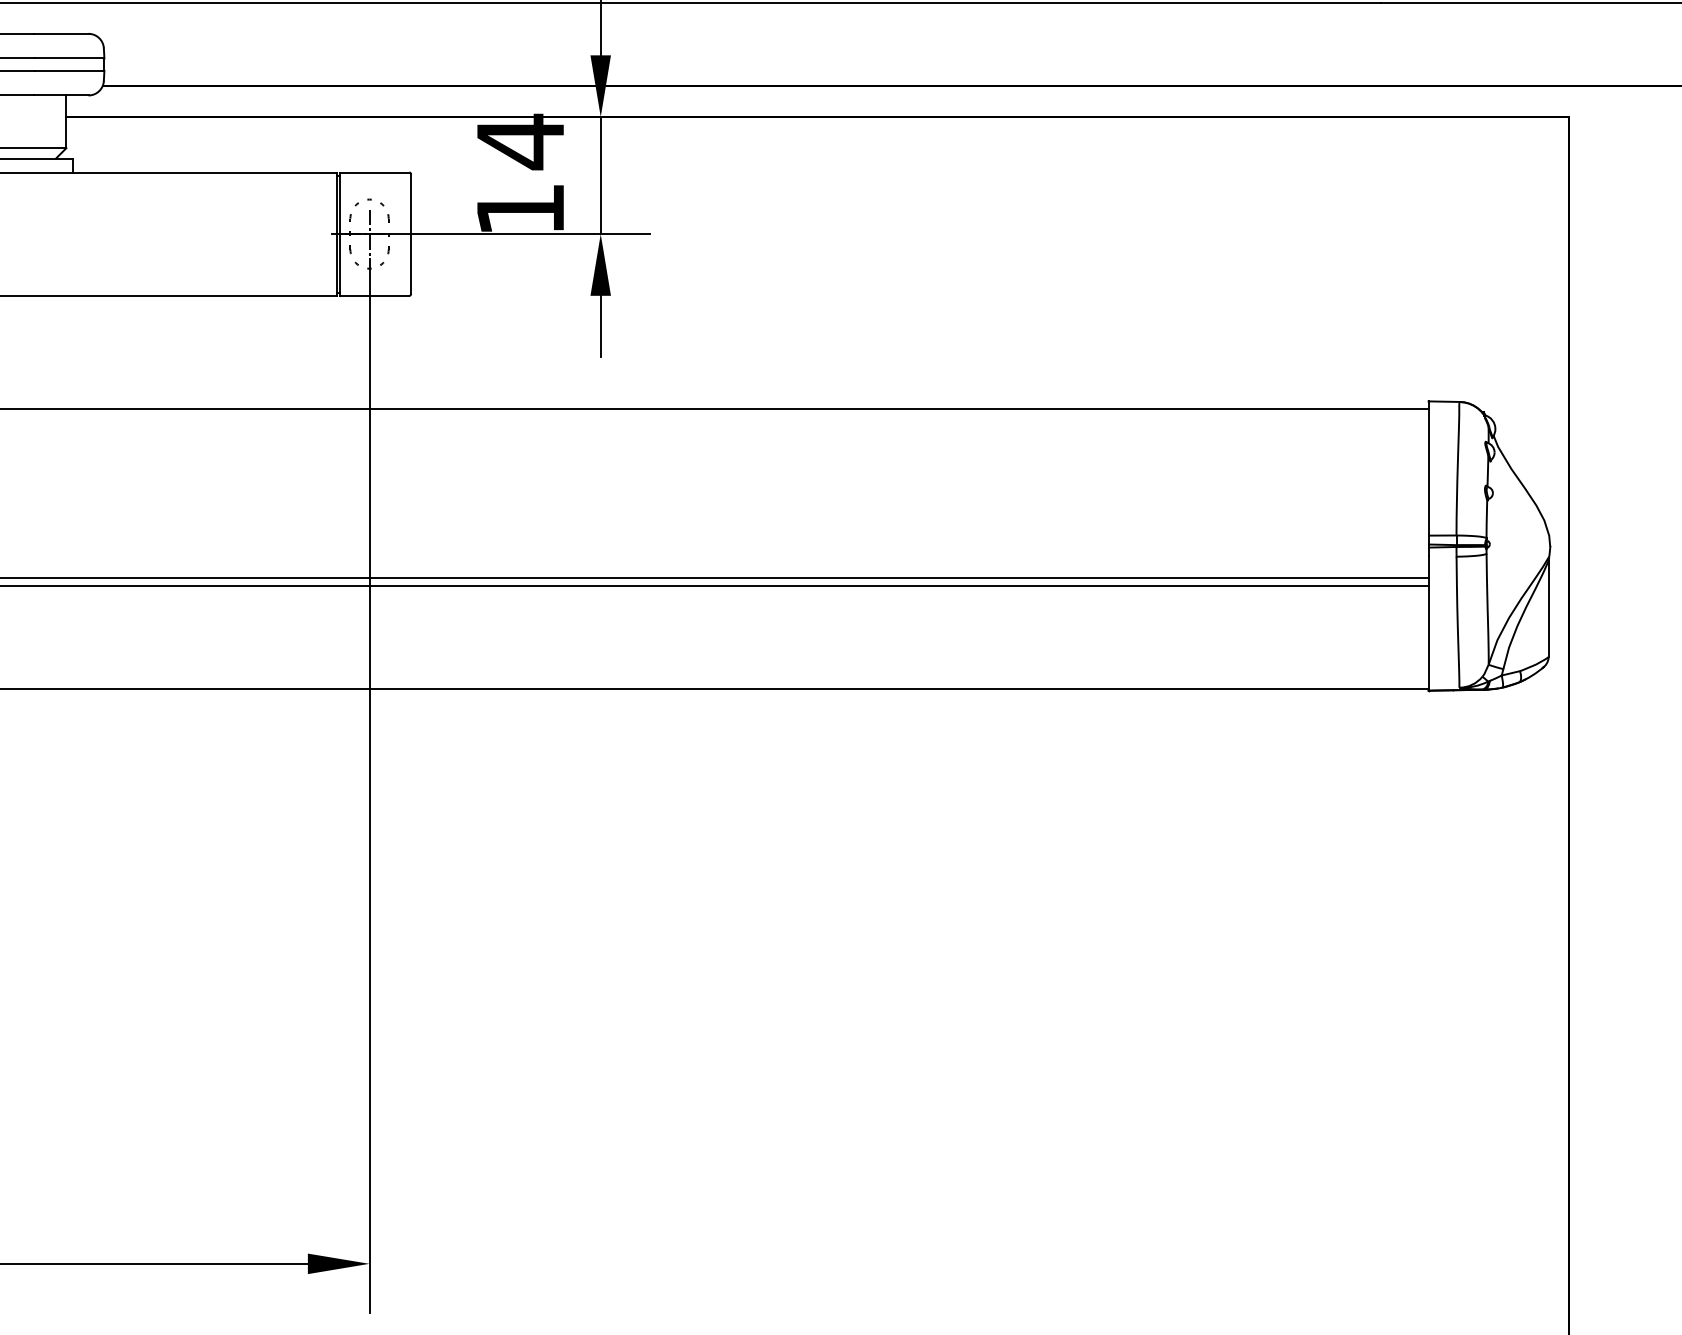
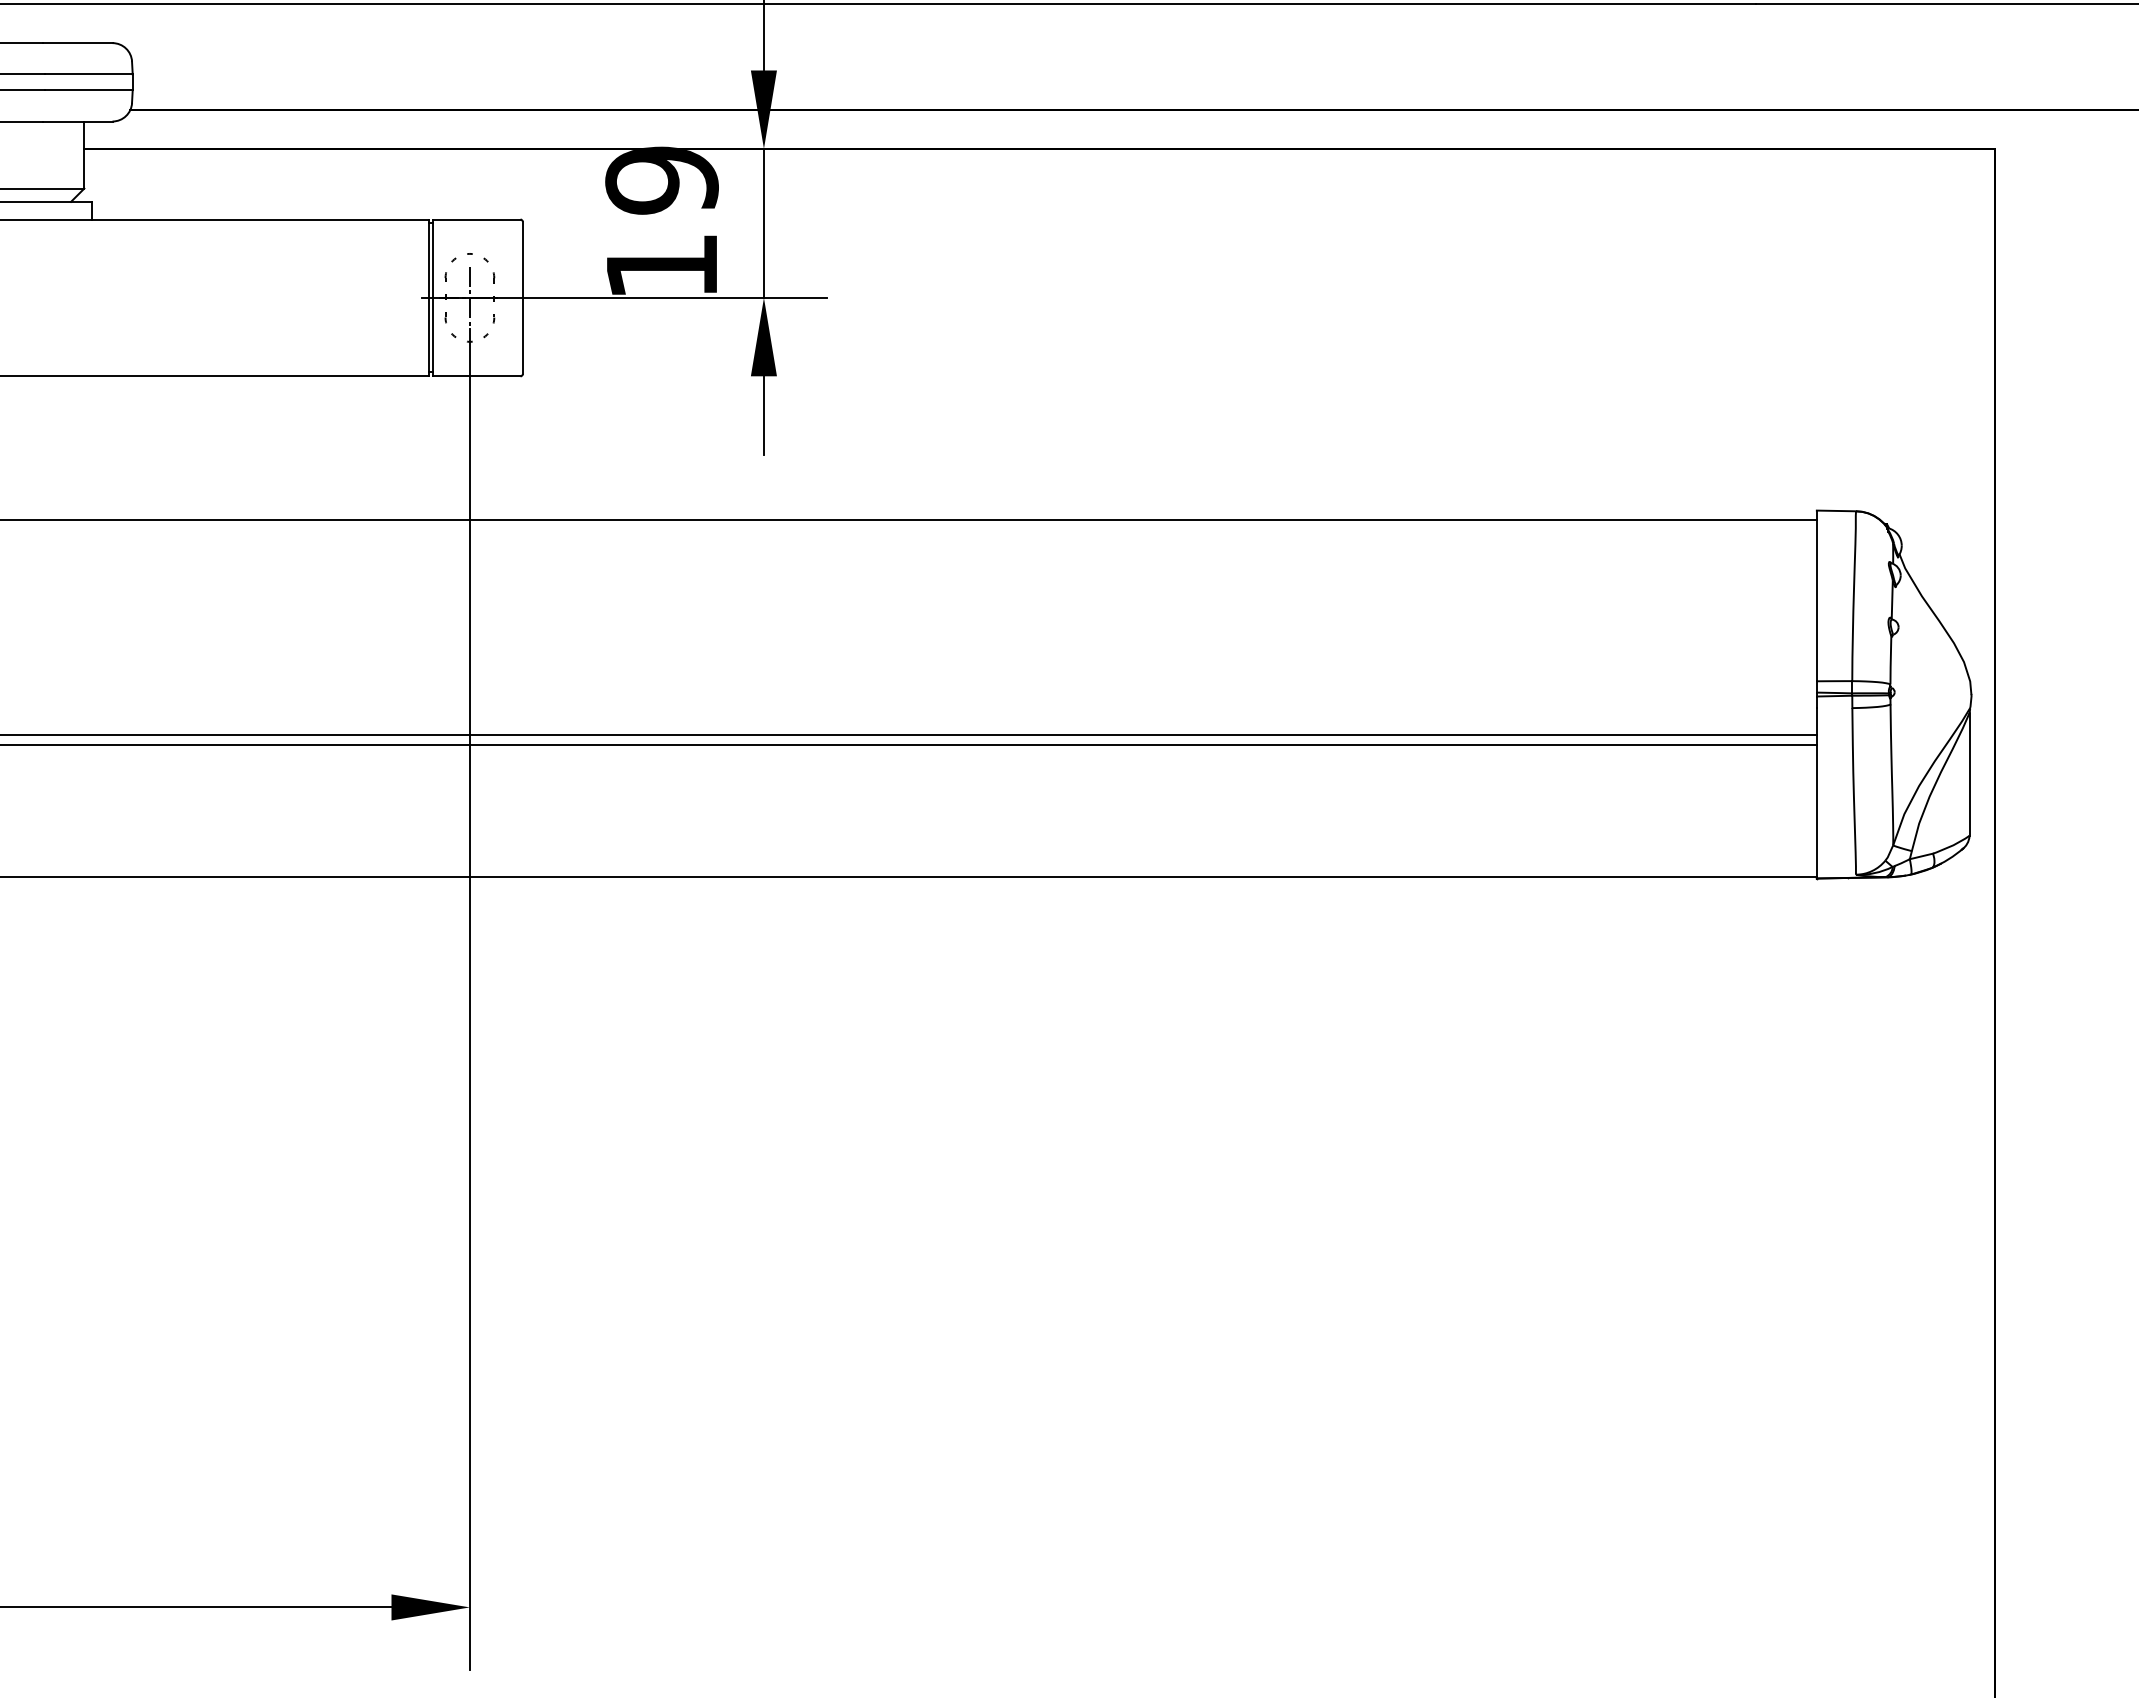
text: (520, 141) -> (661, 180), 14 -> 19

